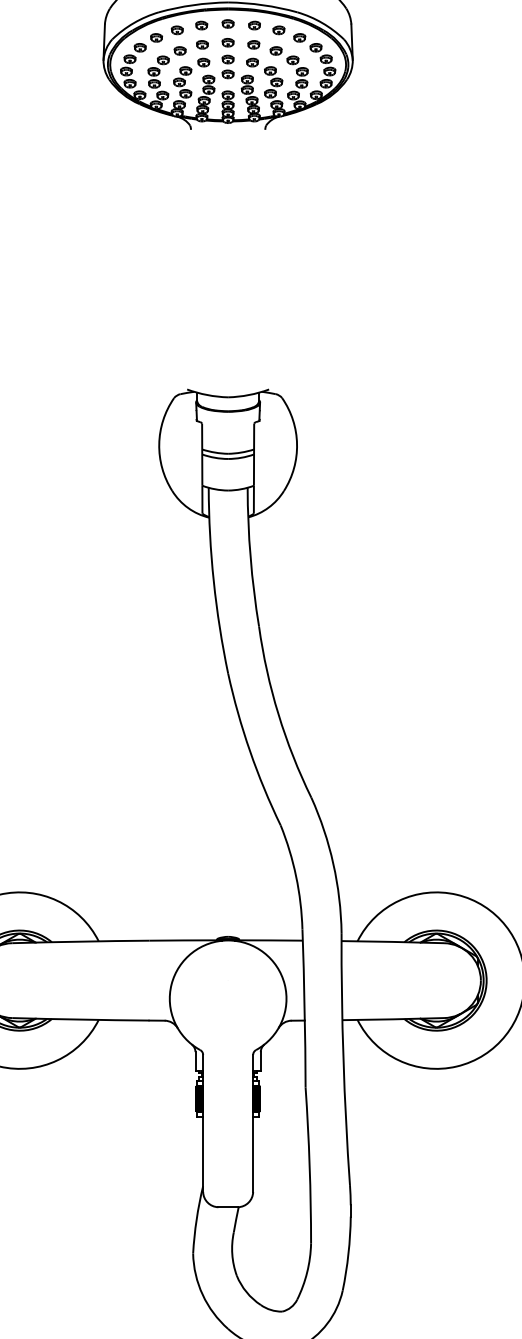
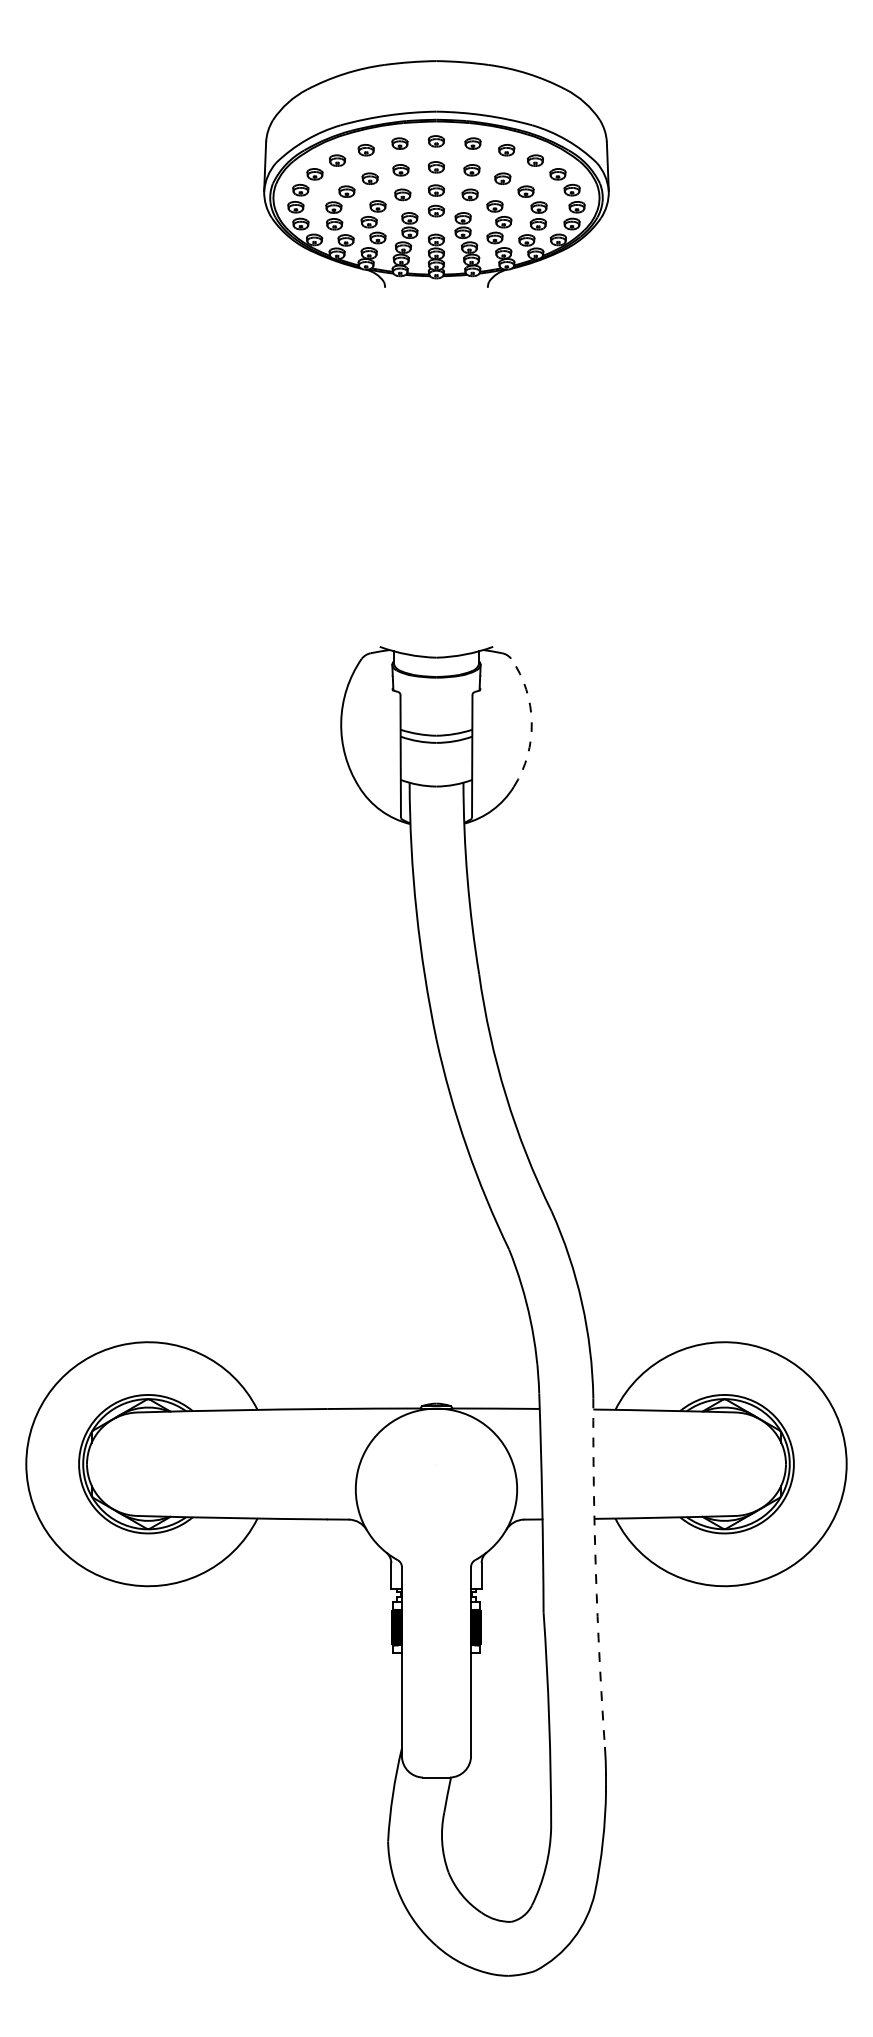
arc: (296, 444) -> (531, 722), solid -> dashed
arc: (343, 1058) -> (595, 1572), solid -> dashed

